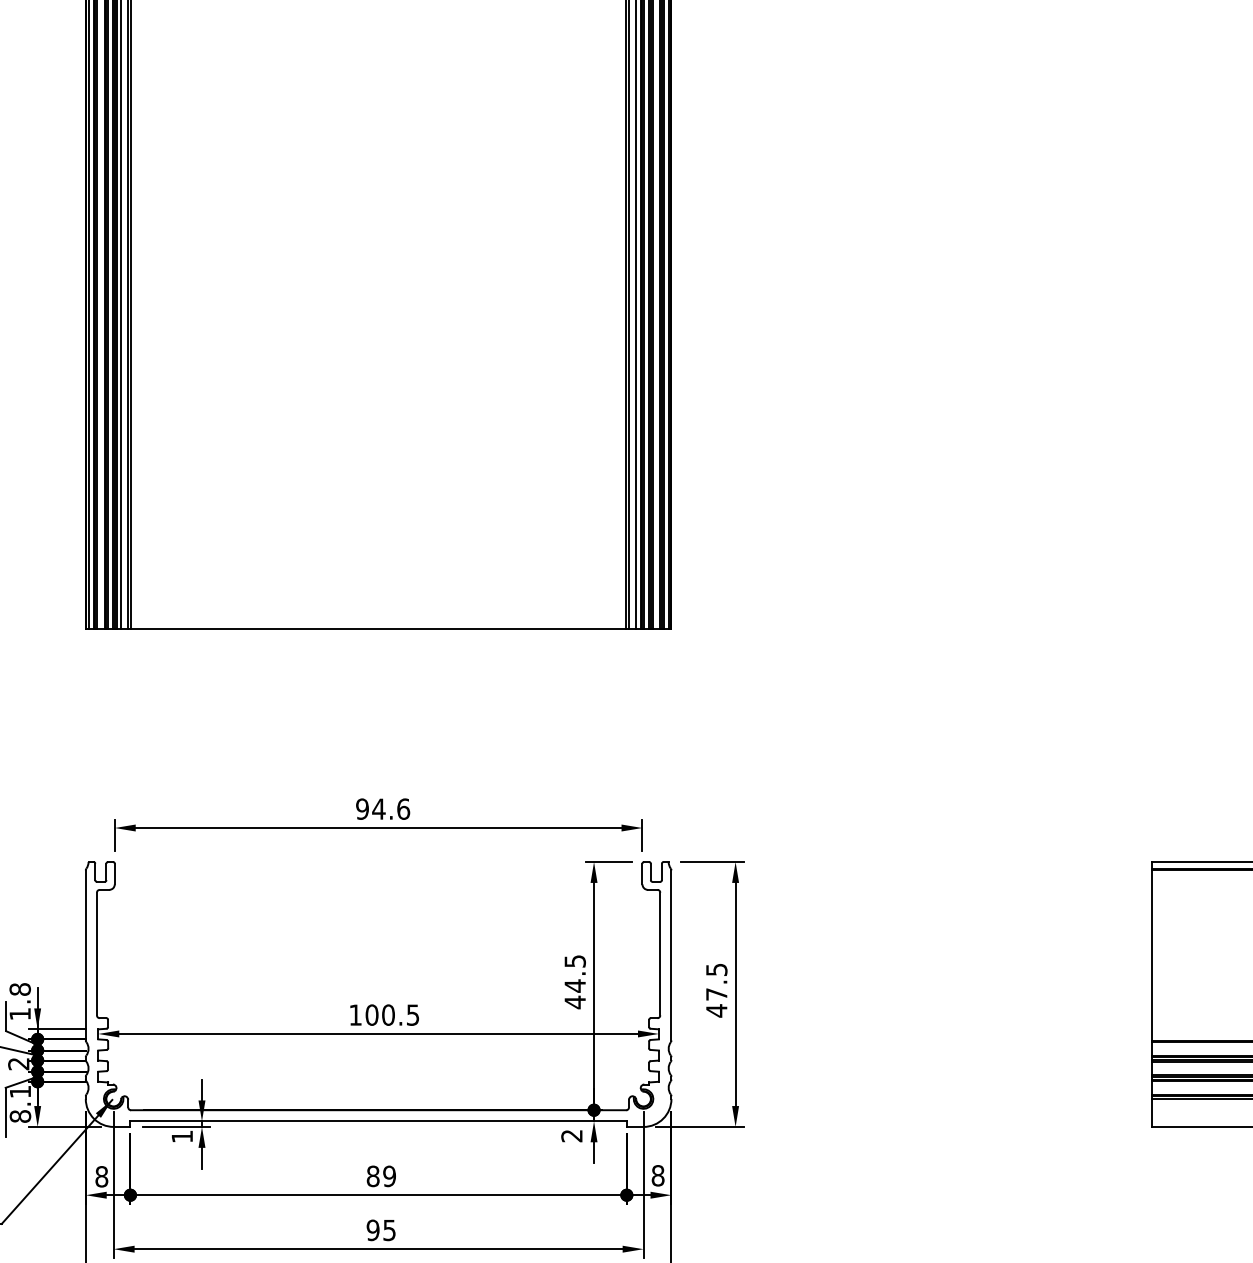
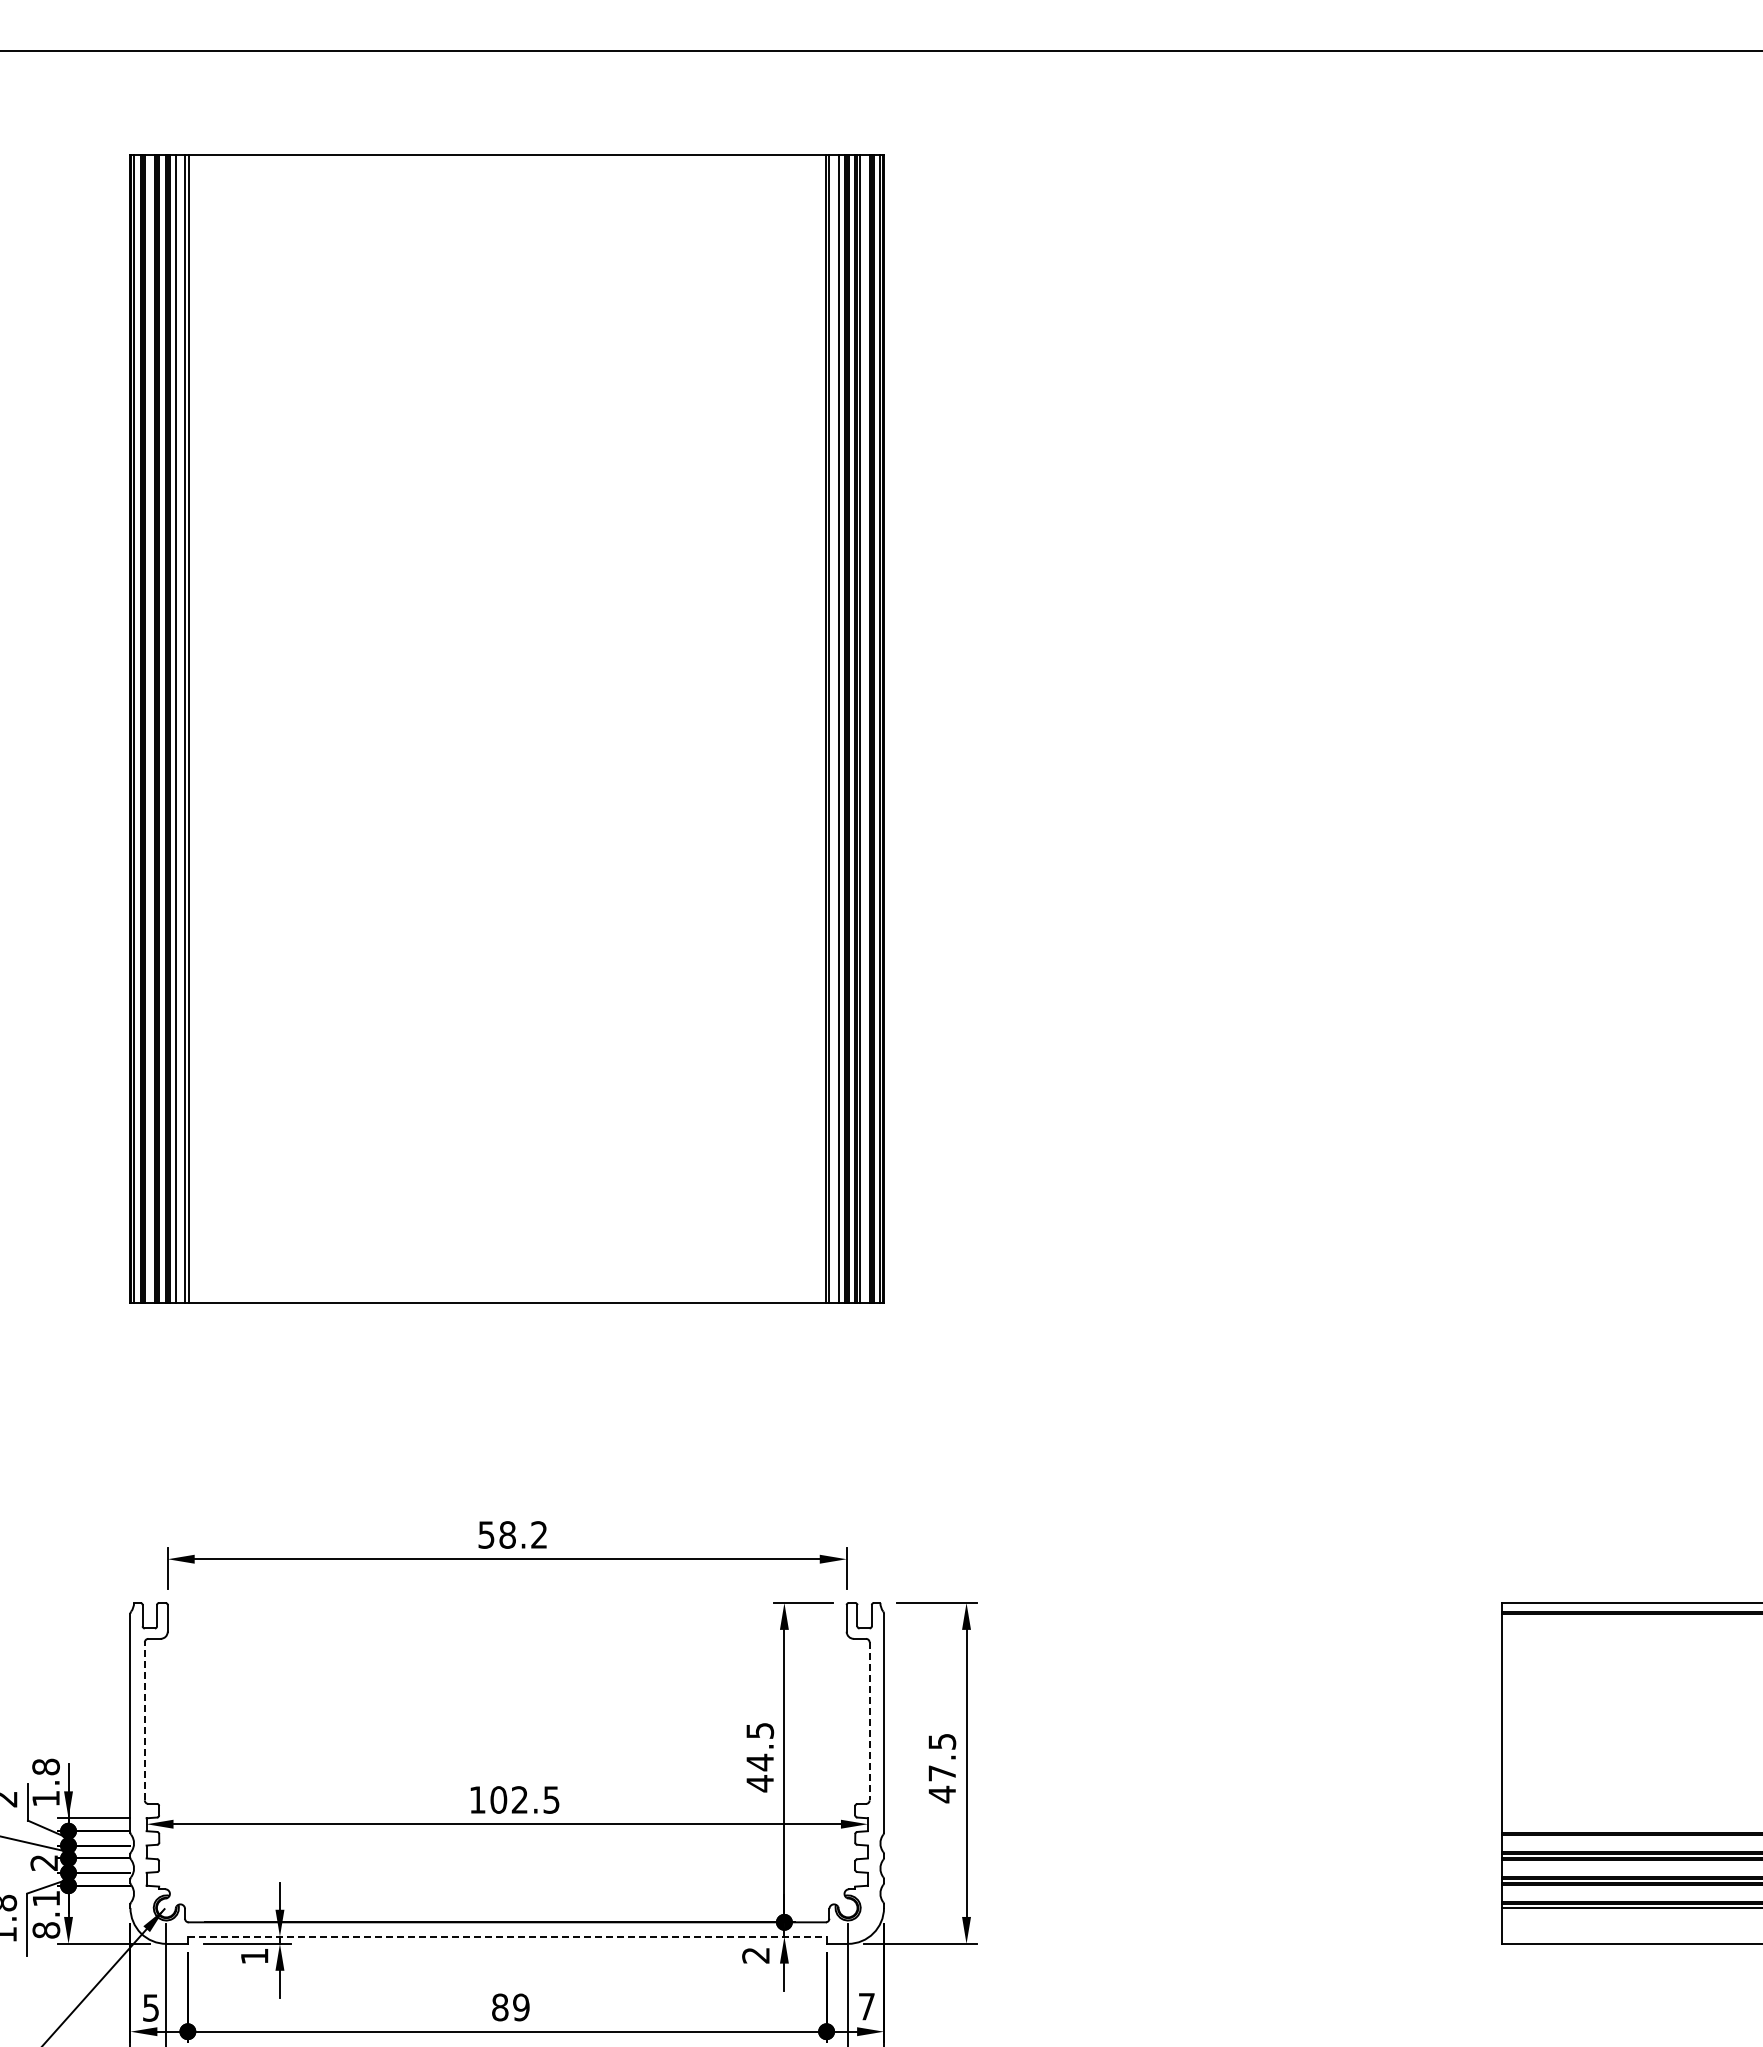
text: (382, 808) -> (512, 1534), 94.6 -> 58.2
line: (96, 954) -> (144, 1721), solid -> dashed
line: (660, 954) -> (869, 1721), solid -> dashed
text: (388, 1014) -> (519, 1799), 100.5 -> 102.5
line: (378, 1121) -> (507, 1936), solid -> dashed
text: (657, 1175) -> (866, 2006), 8 -> 7
text: (101, 1176) -> (150, 2007), 8 -> 5

